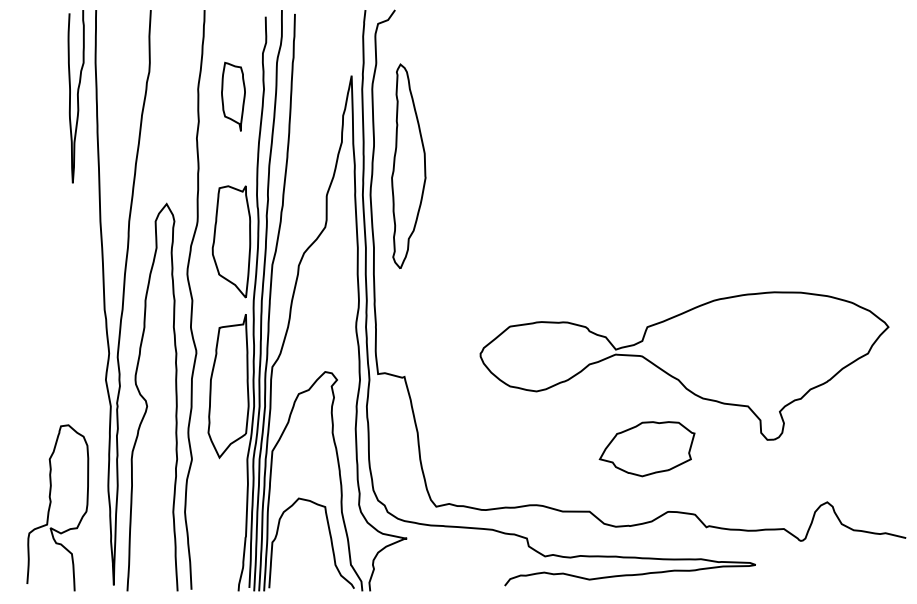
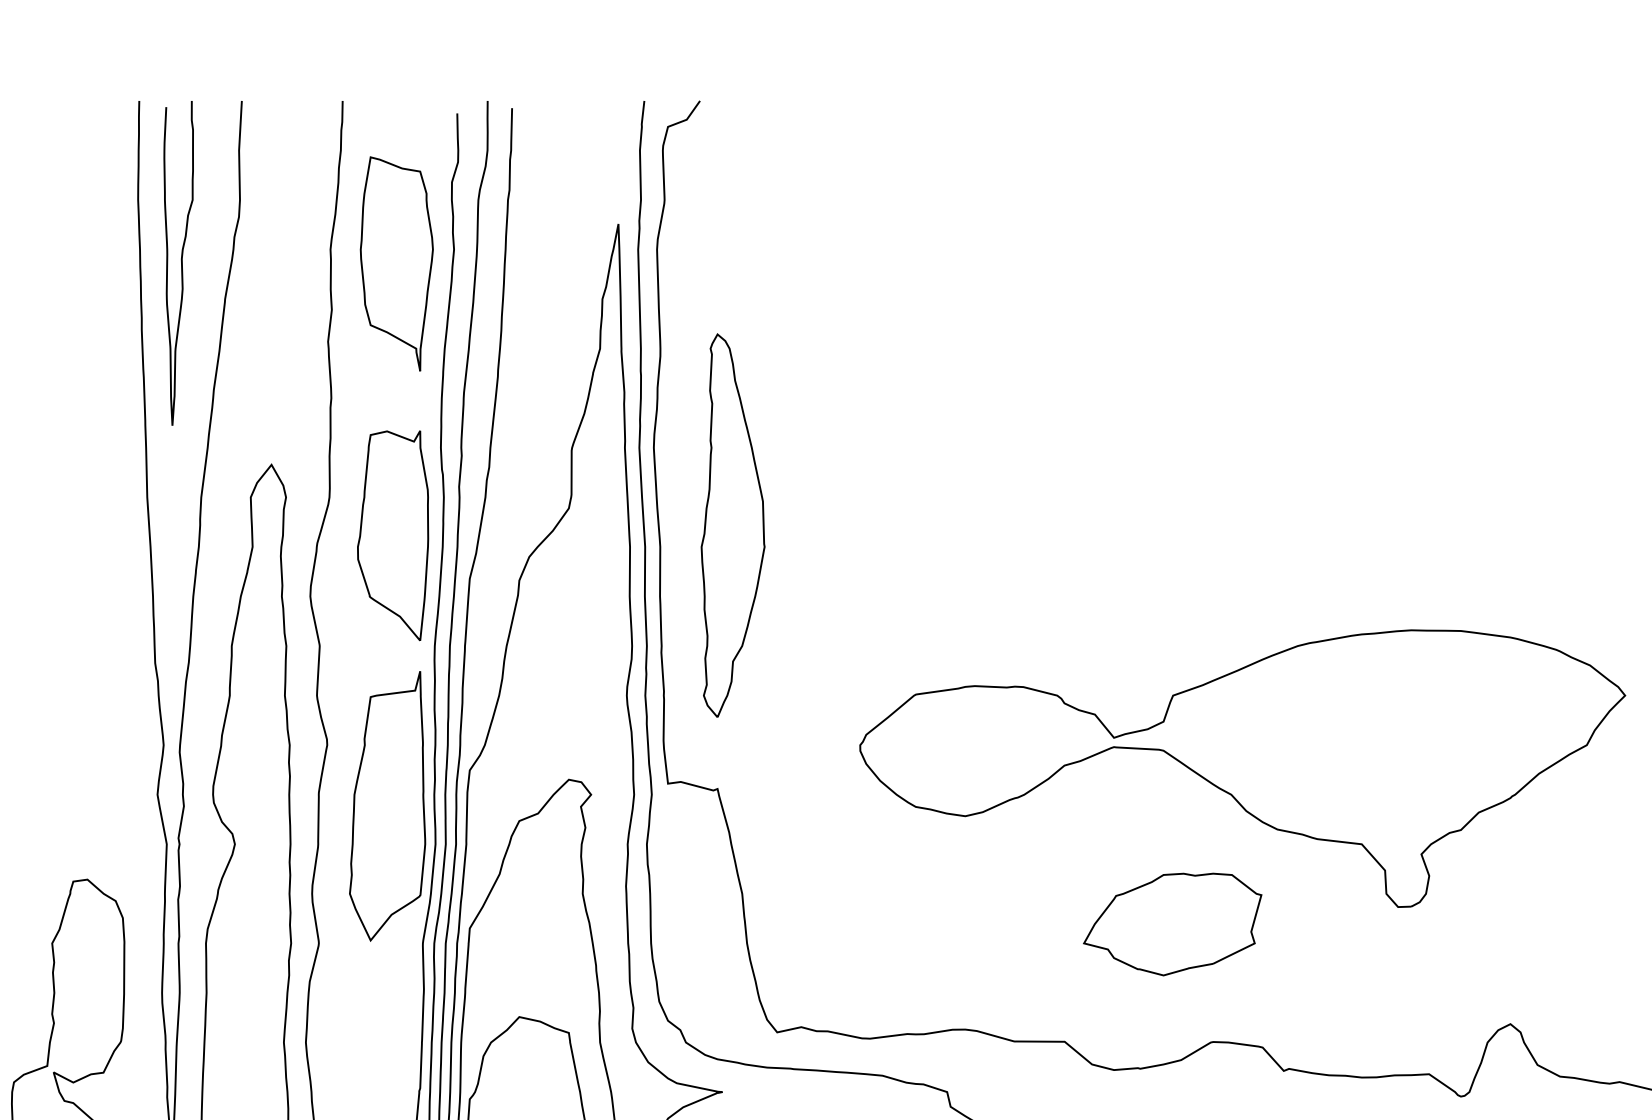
curve: (77, 96) -> (181, 263), moved
part: (233, 96) -> (396, 263), size x1.67
part: (408, 165) -> (732, 523), moved

